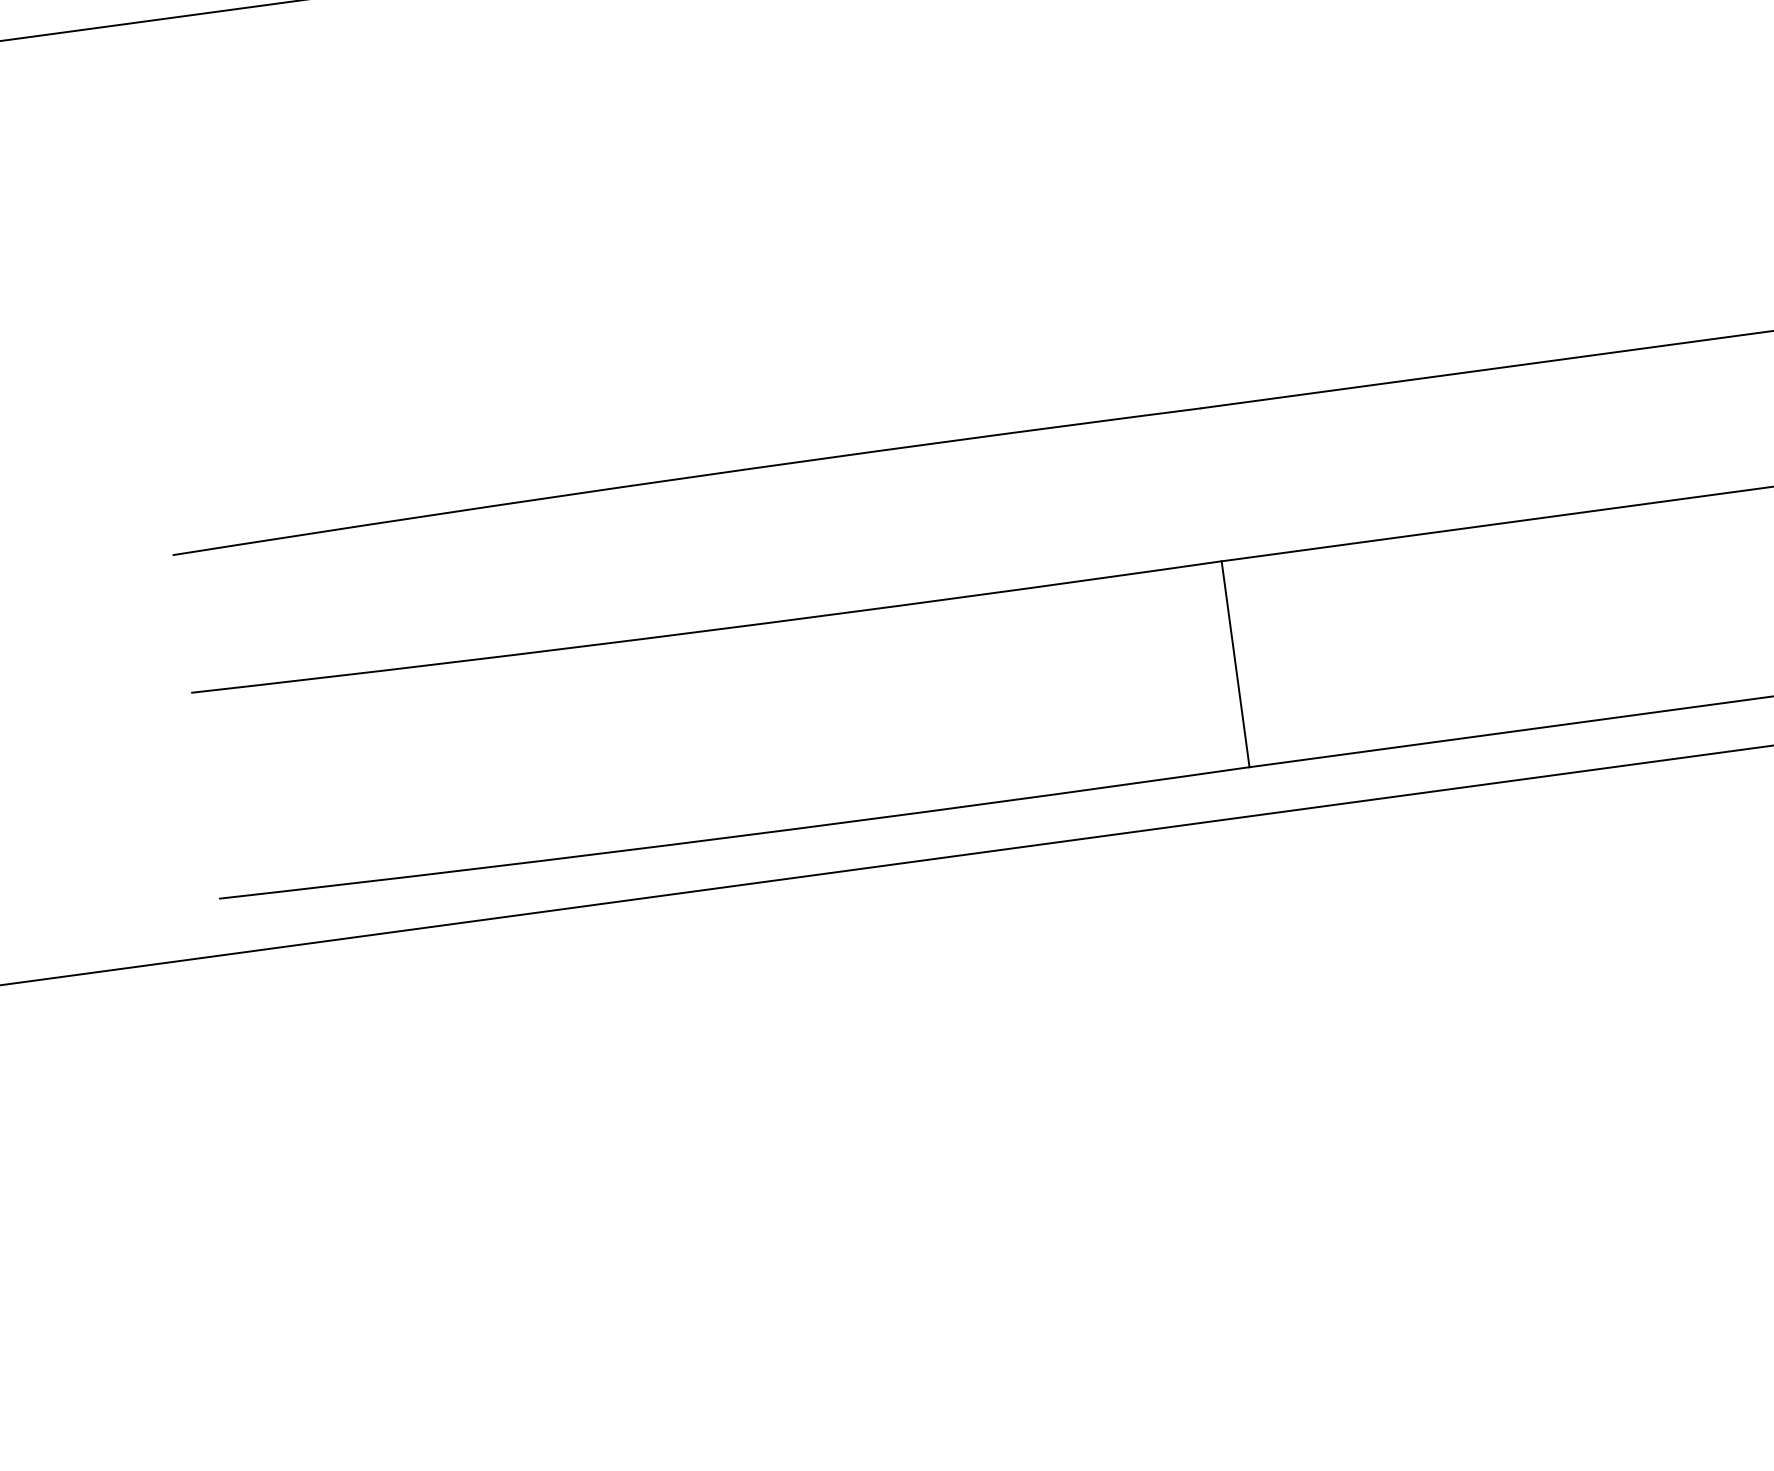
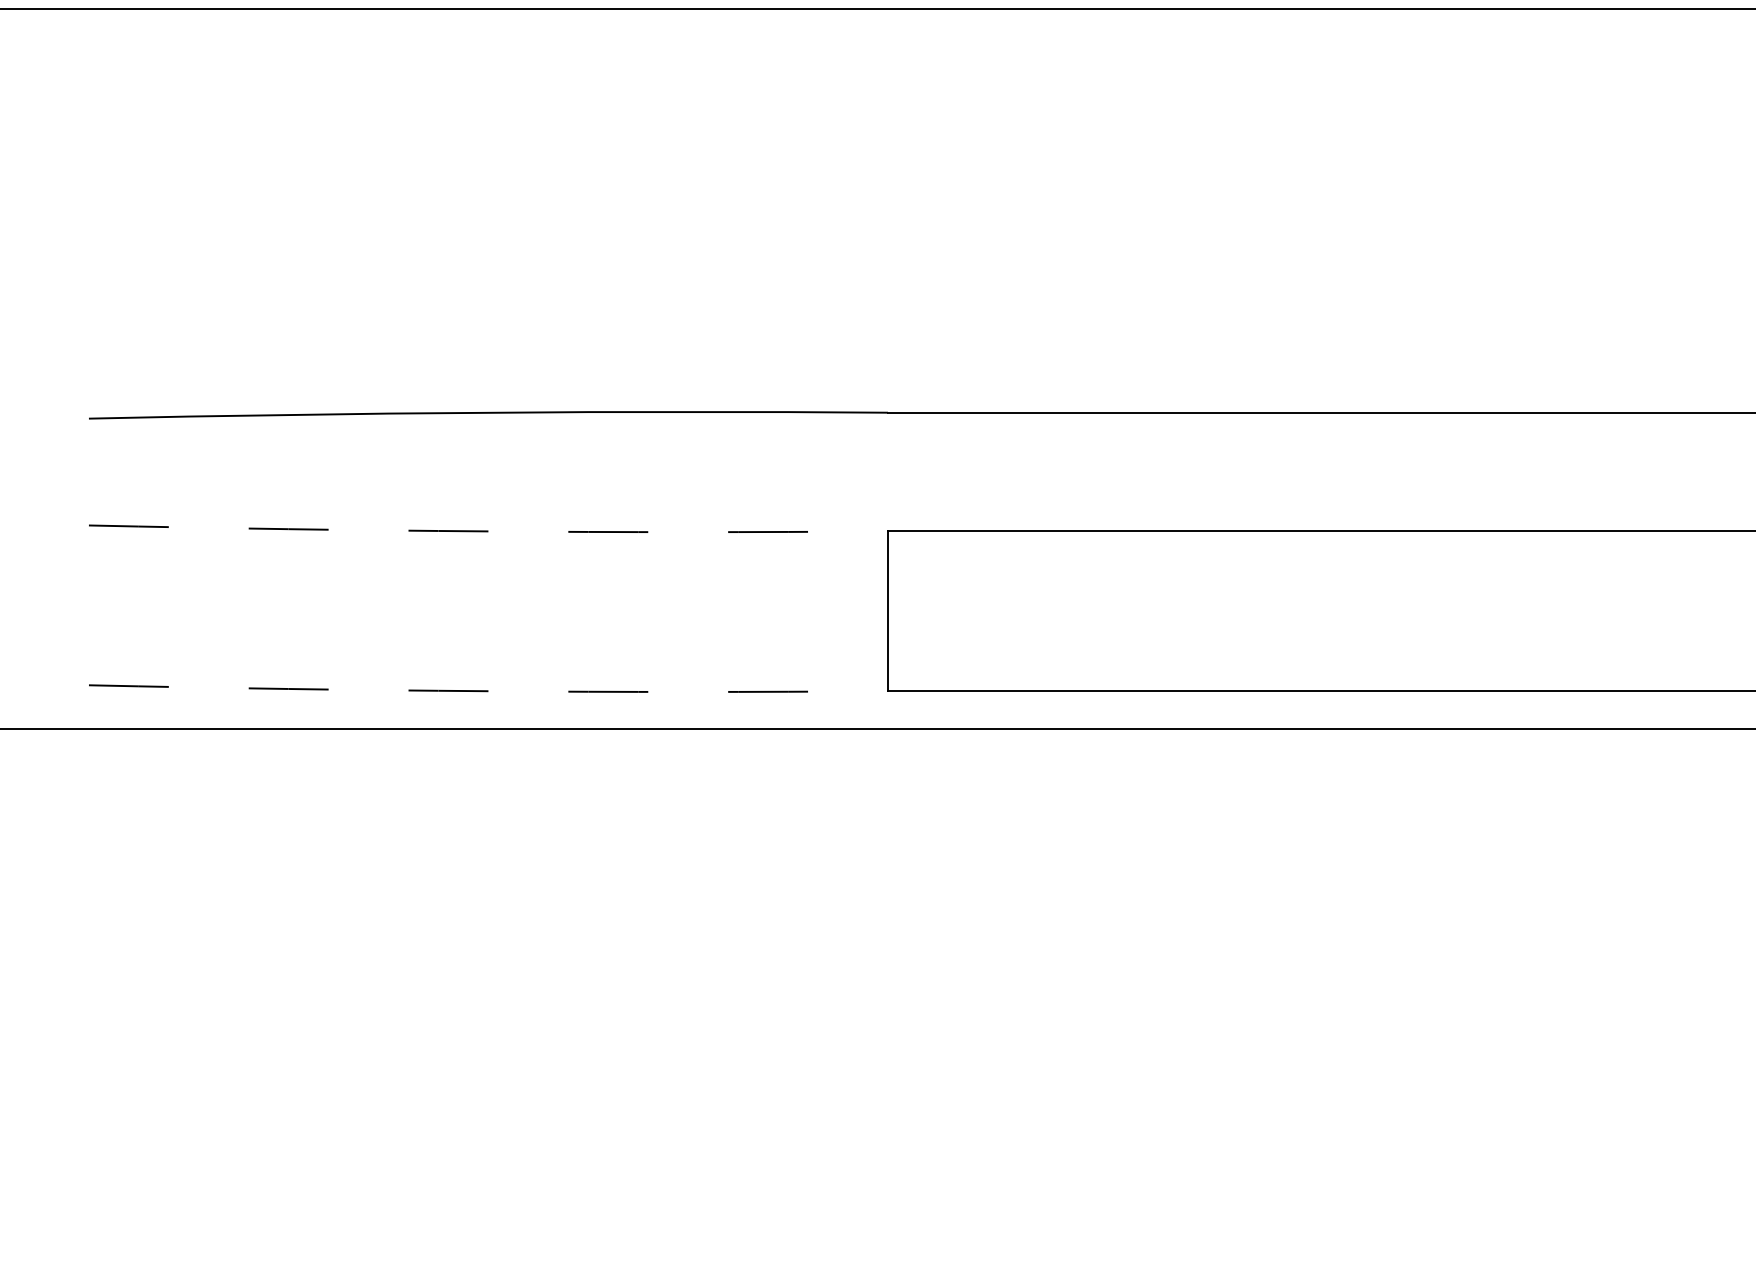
arc: (707, 630) -> (488, 531), solid -> dashed
arc: (734, 837) -> (488, 691), solid -> dashed

